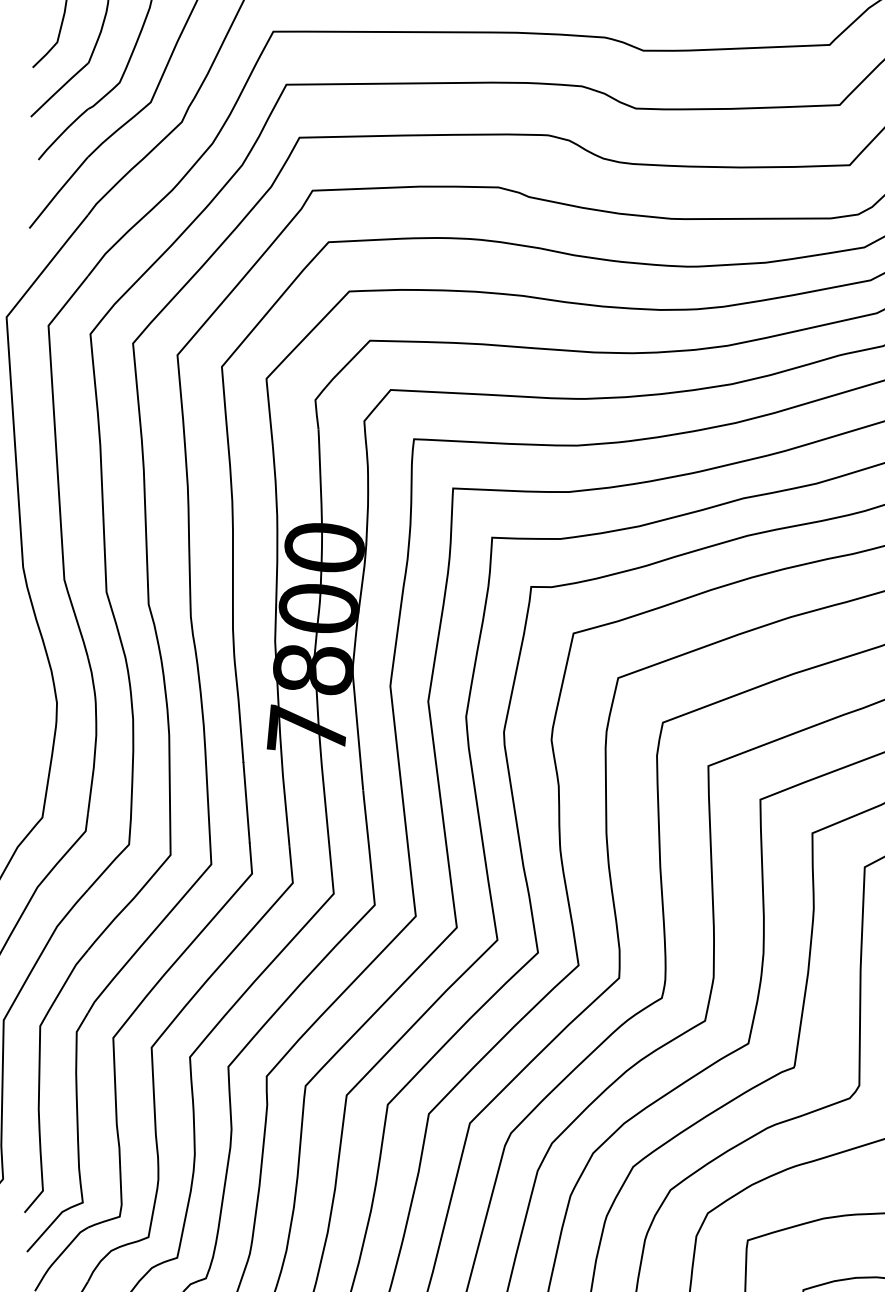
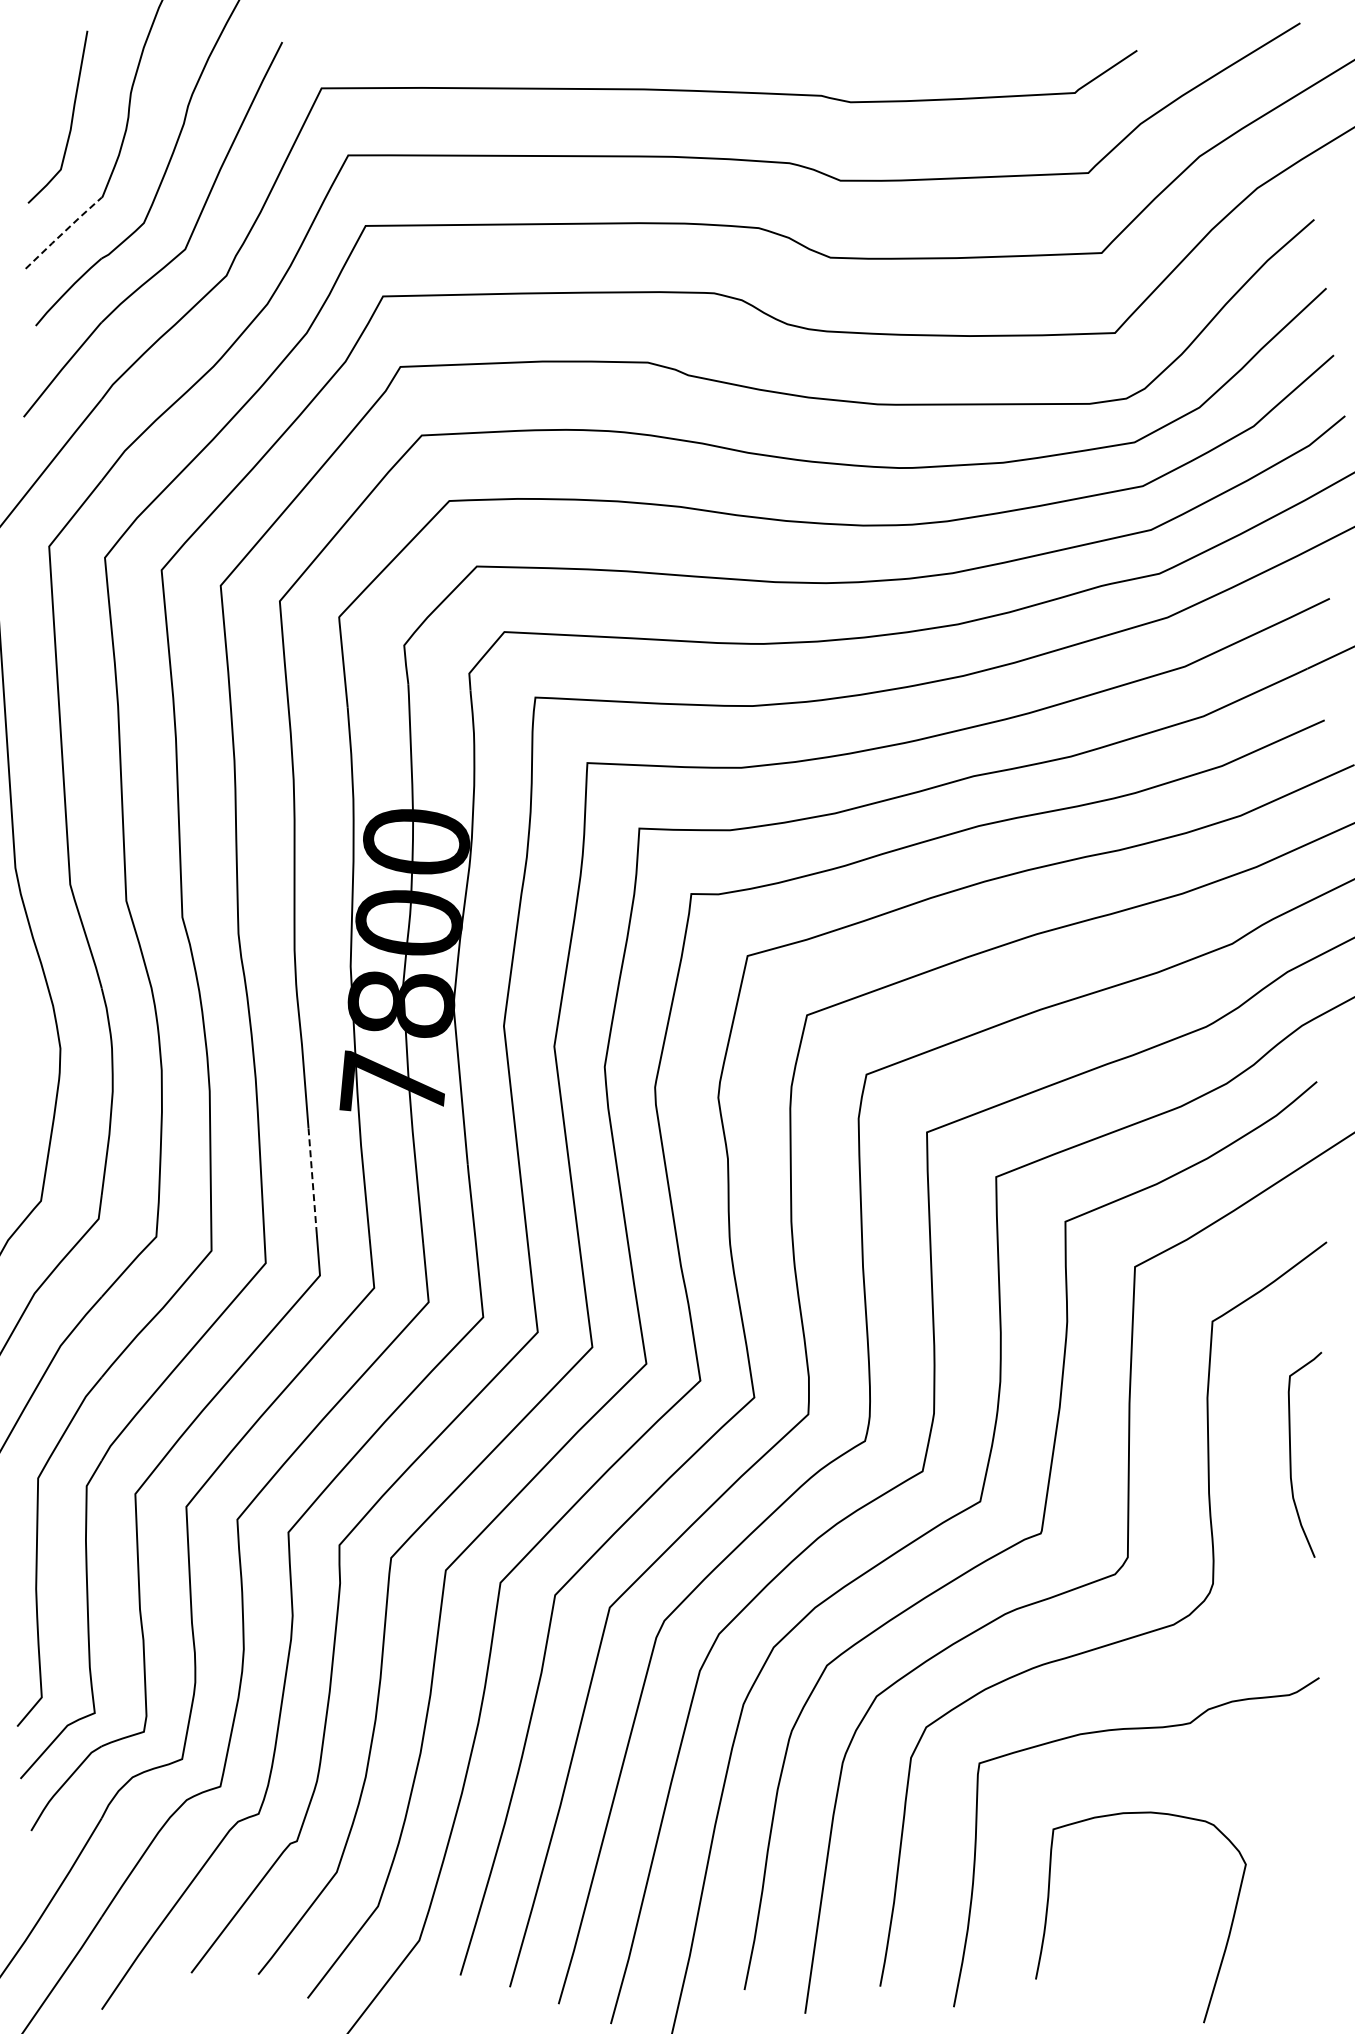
line: (59, 89) -> (63, 232), solid -> dashed
line: (246, 802) -> (312, 1180), solid -> dashed

